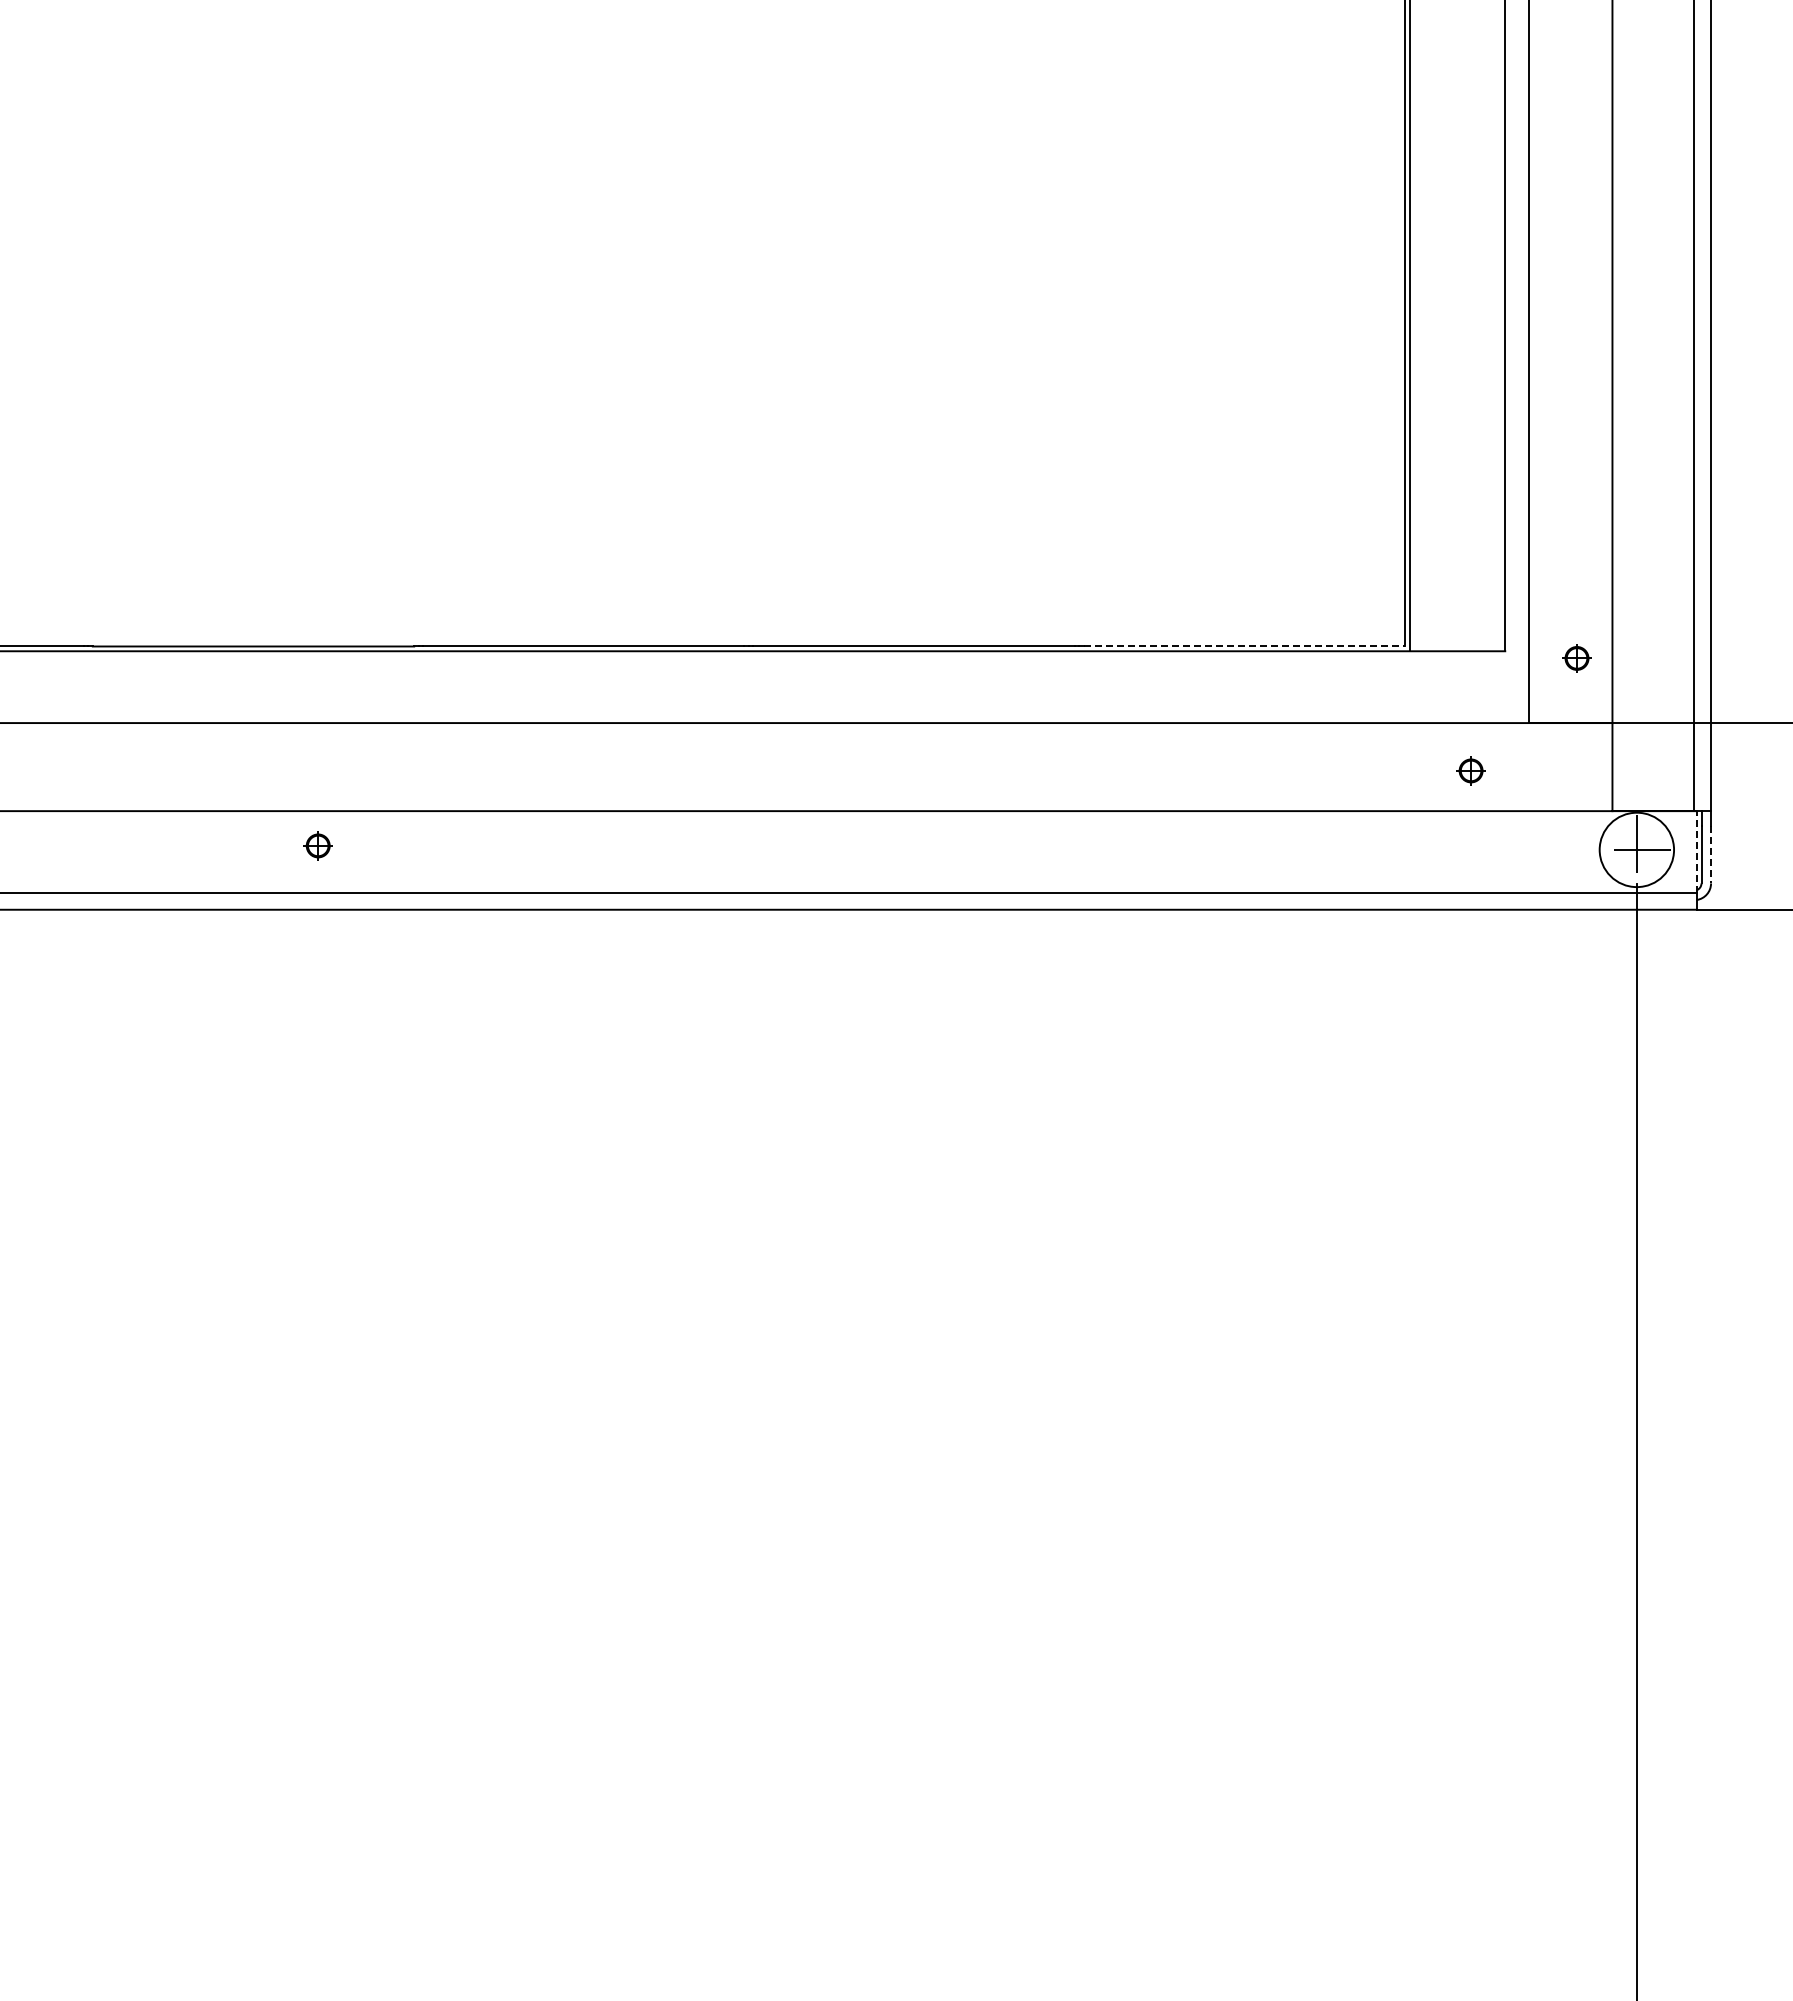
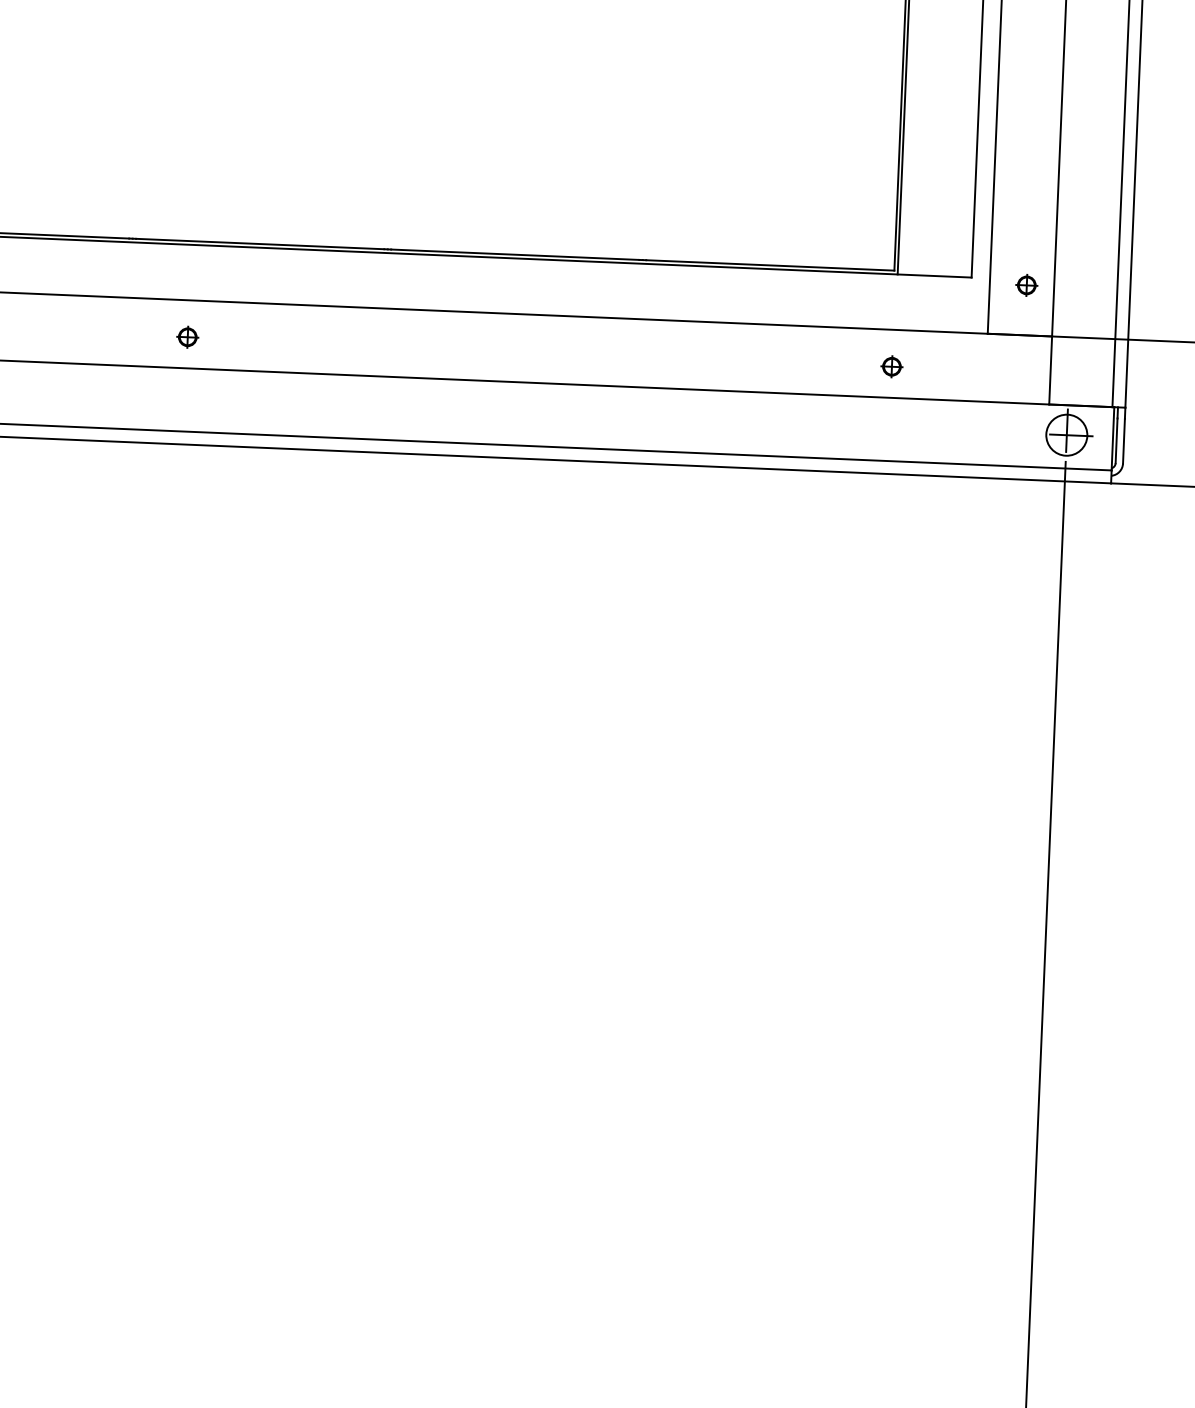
line: (1244, 646) -> (770, 265), dashed -> solid
part: (1470, 770) -> (891, 366), moved
part: (317, 845) -> (187, 336), moved
circle: (1636, 849) -> (1066, 434), size x0.71
line: (1696, 852) -> (1112, 439), dashed -> solid
line: (1711, 854) -> (1124, 441), dashed -> solid

